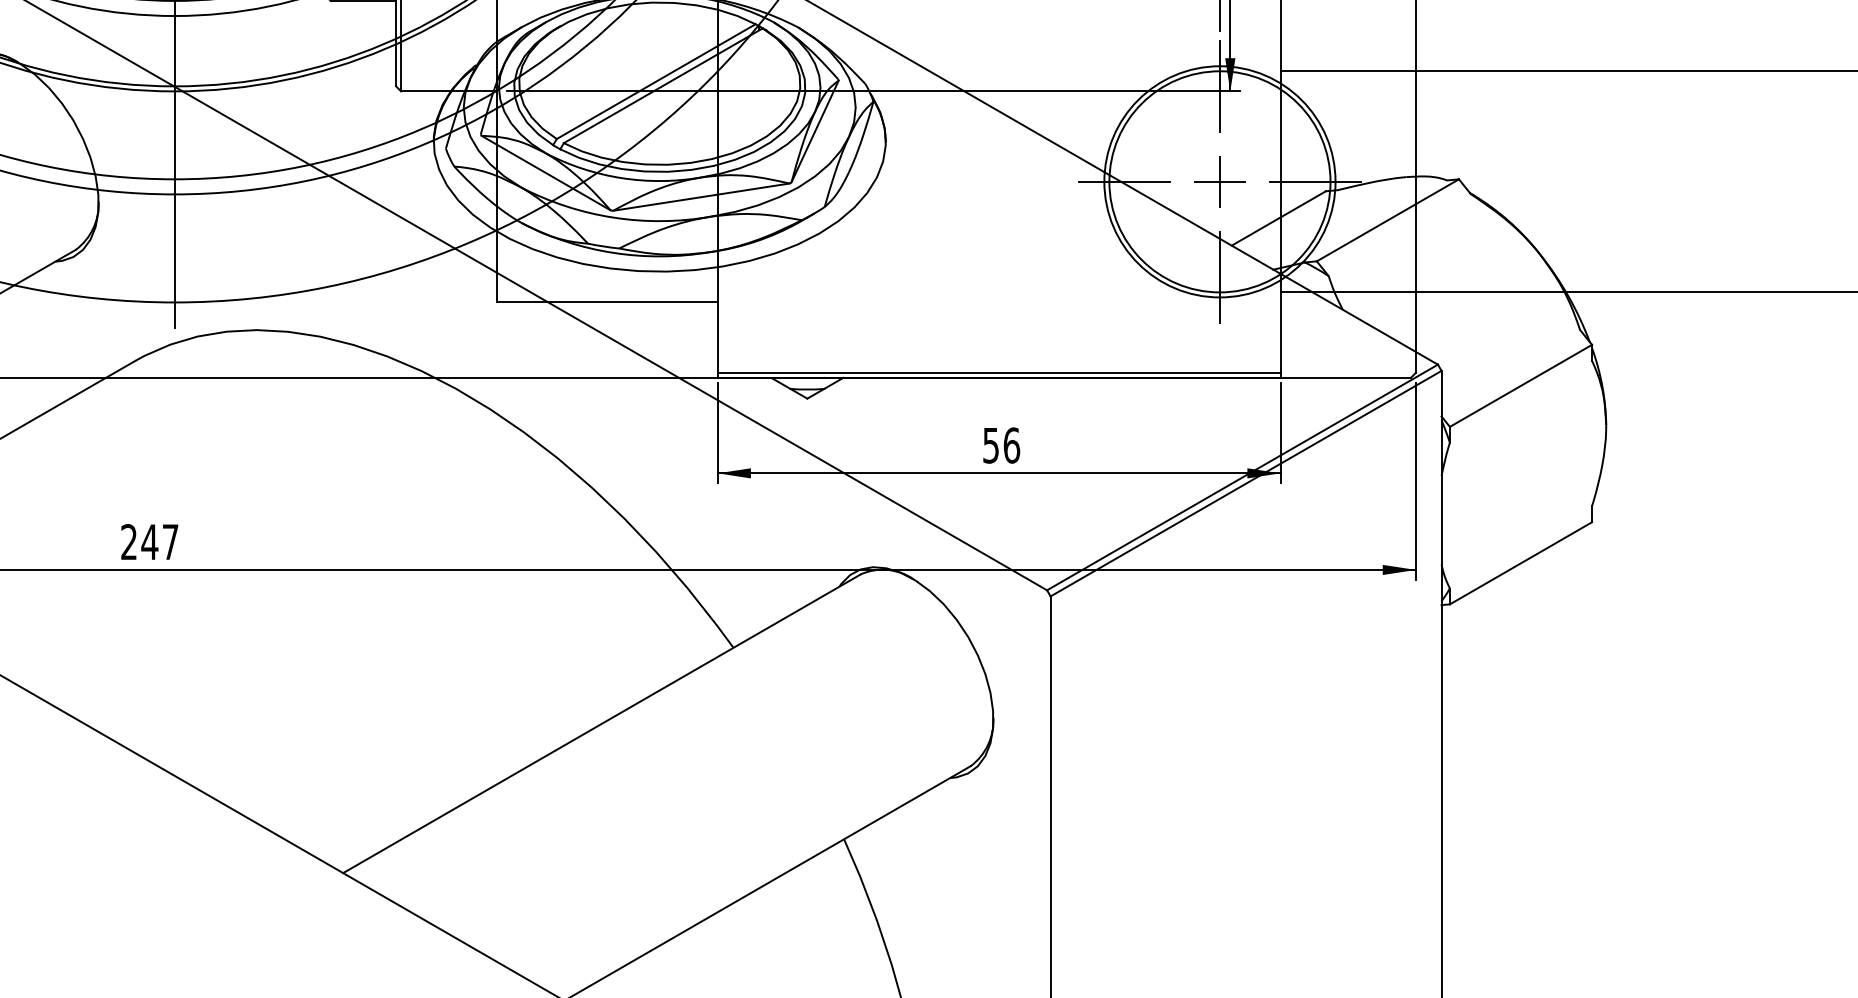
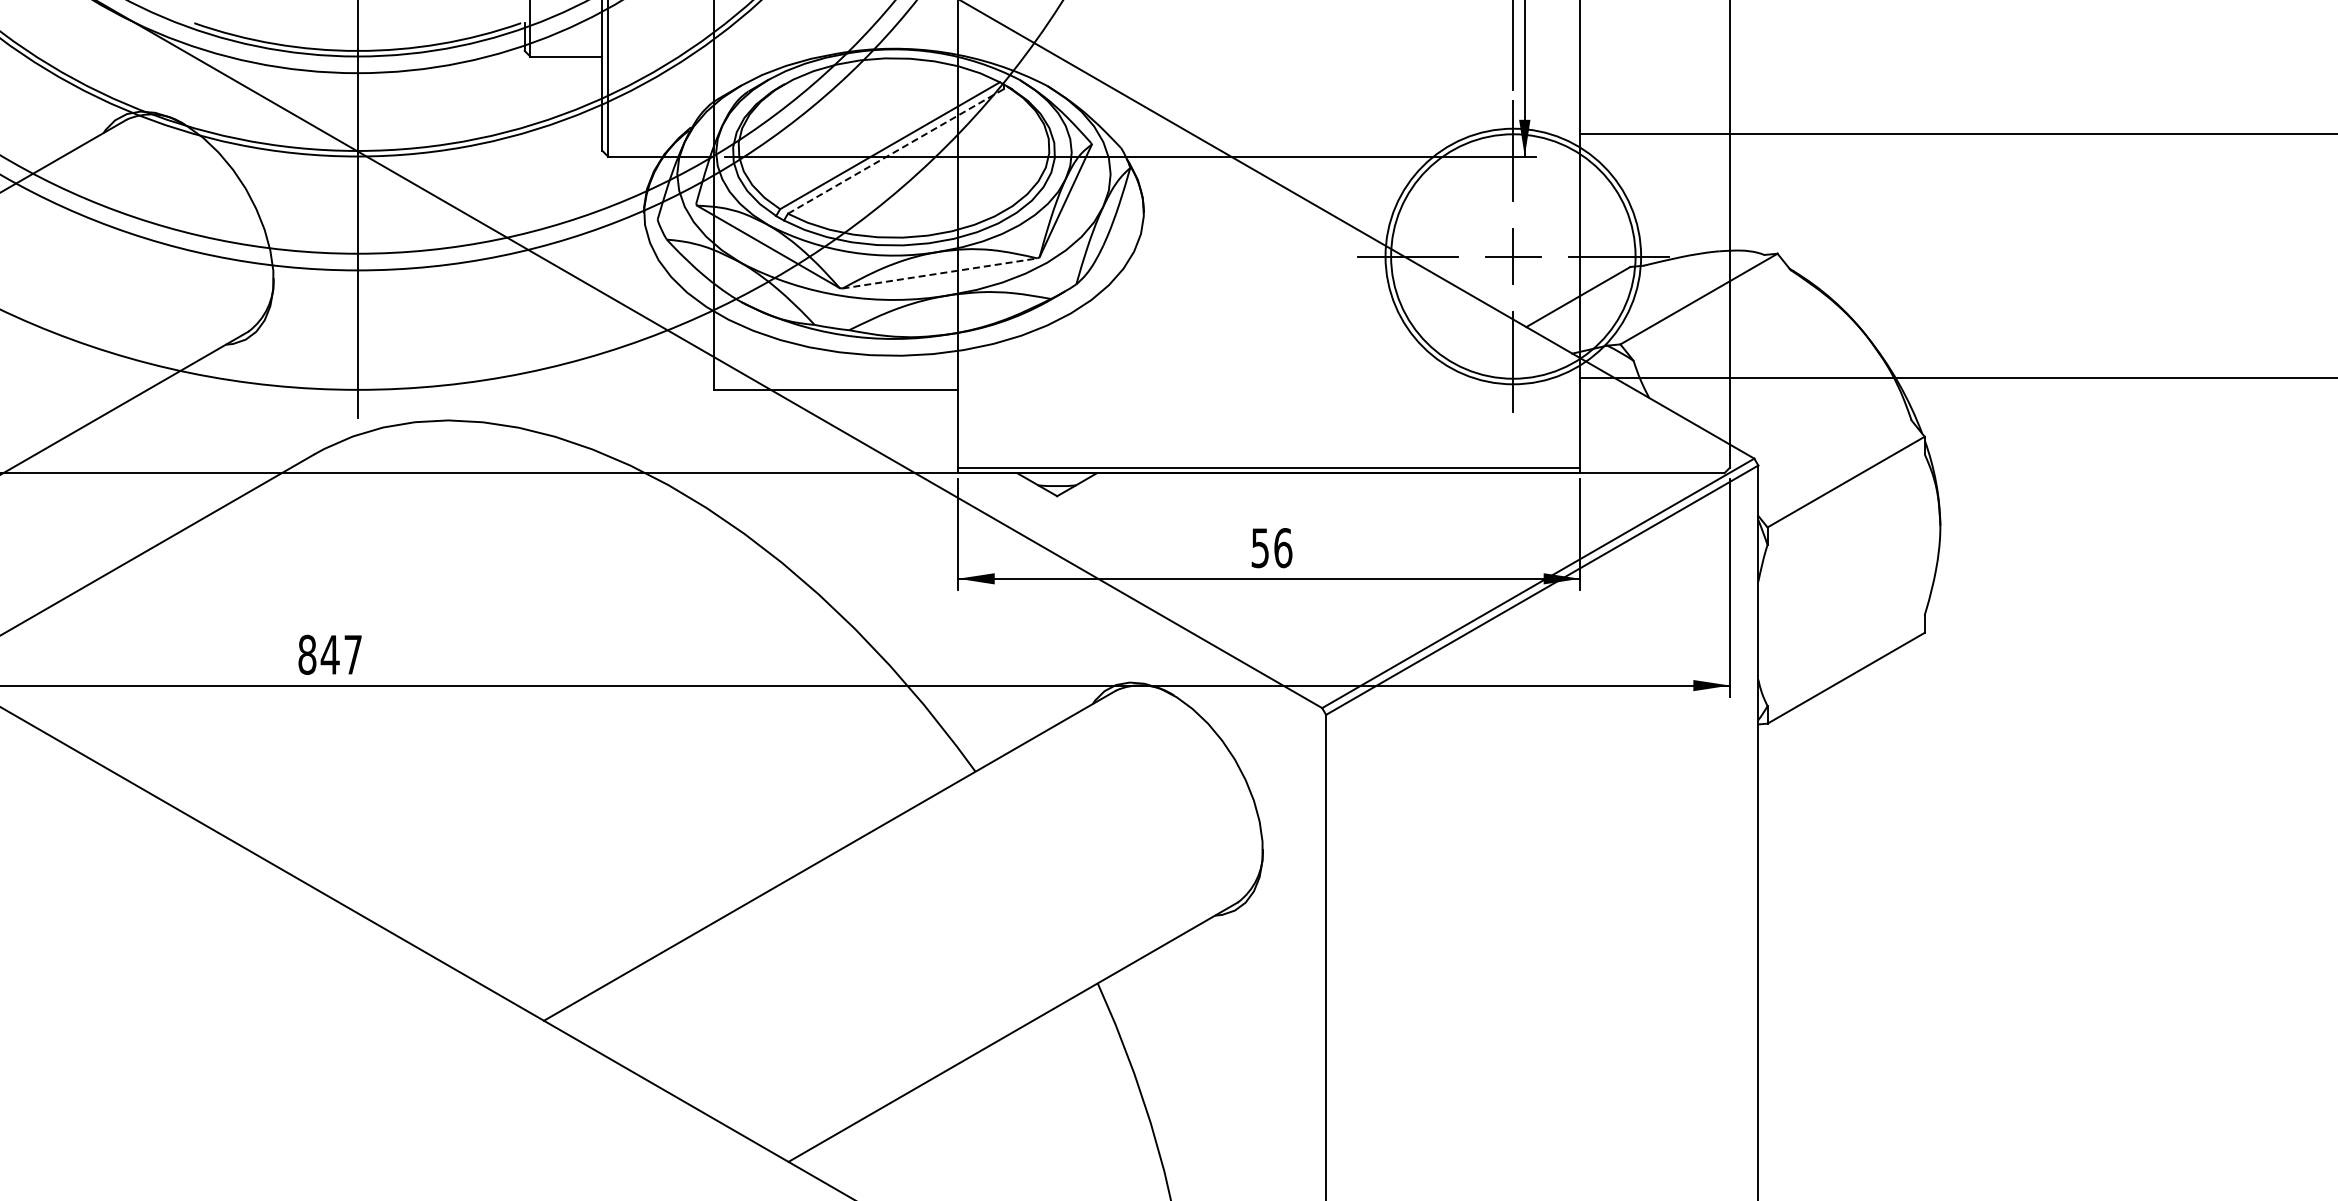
line: (662, 85) -> (897, 150), solid -> dashed
line: (701, 197) -> (940, 273), solid -> dashed
text: (129, 541) -> (307, 654), 247 -> 847

